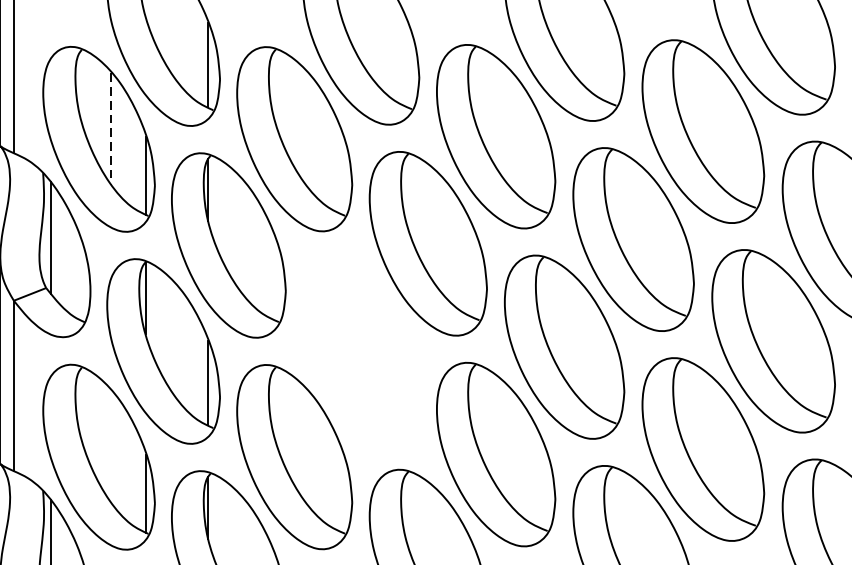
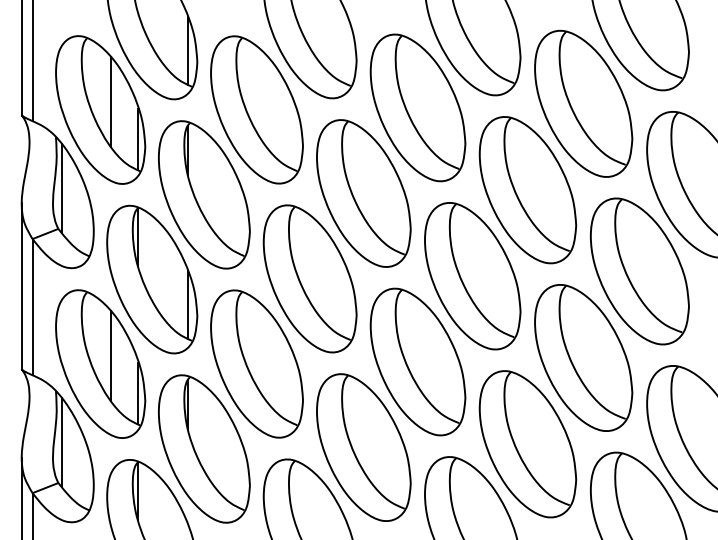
line: (111, 129) -> (110, 102), dashed -> solid
part: (360, 350) -> (309, 278), added
line: (111, 446) -> (110, 355), added

